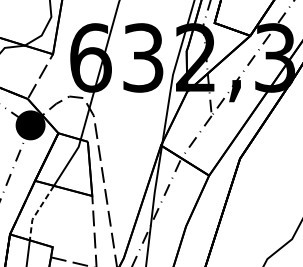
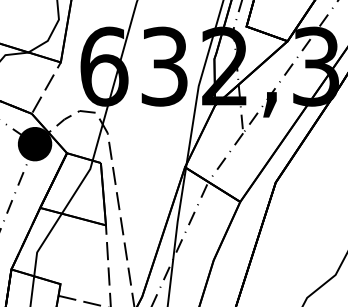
line: (37, 211) -> (42, 243), dashed -> solid

